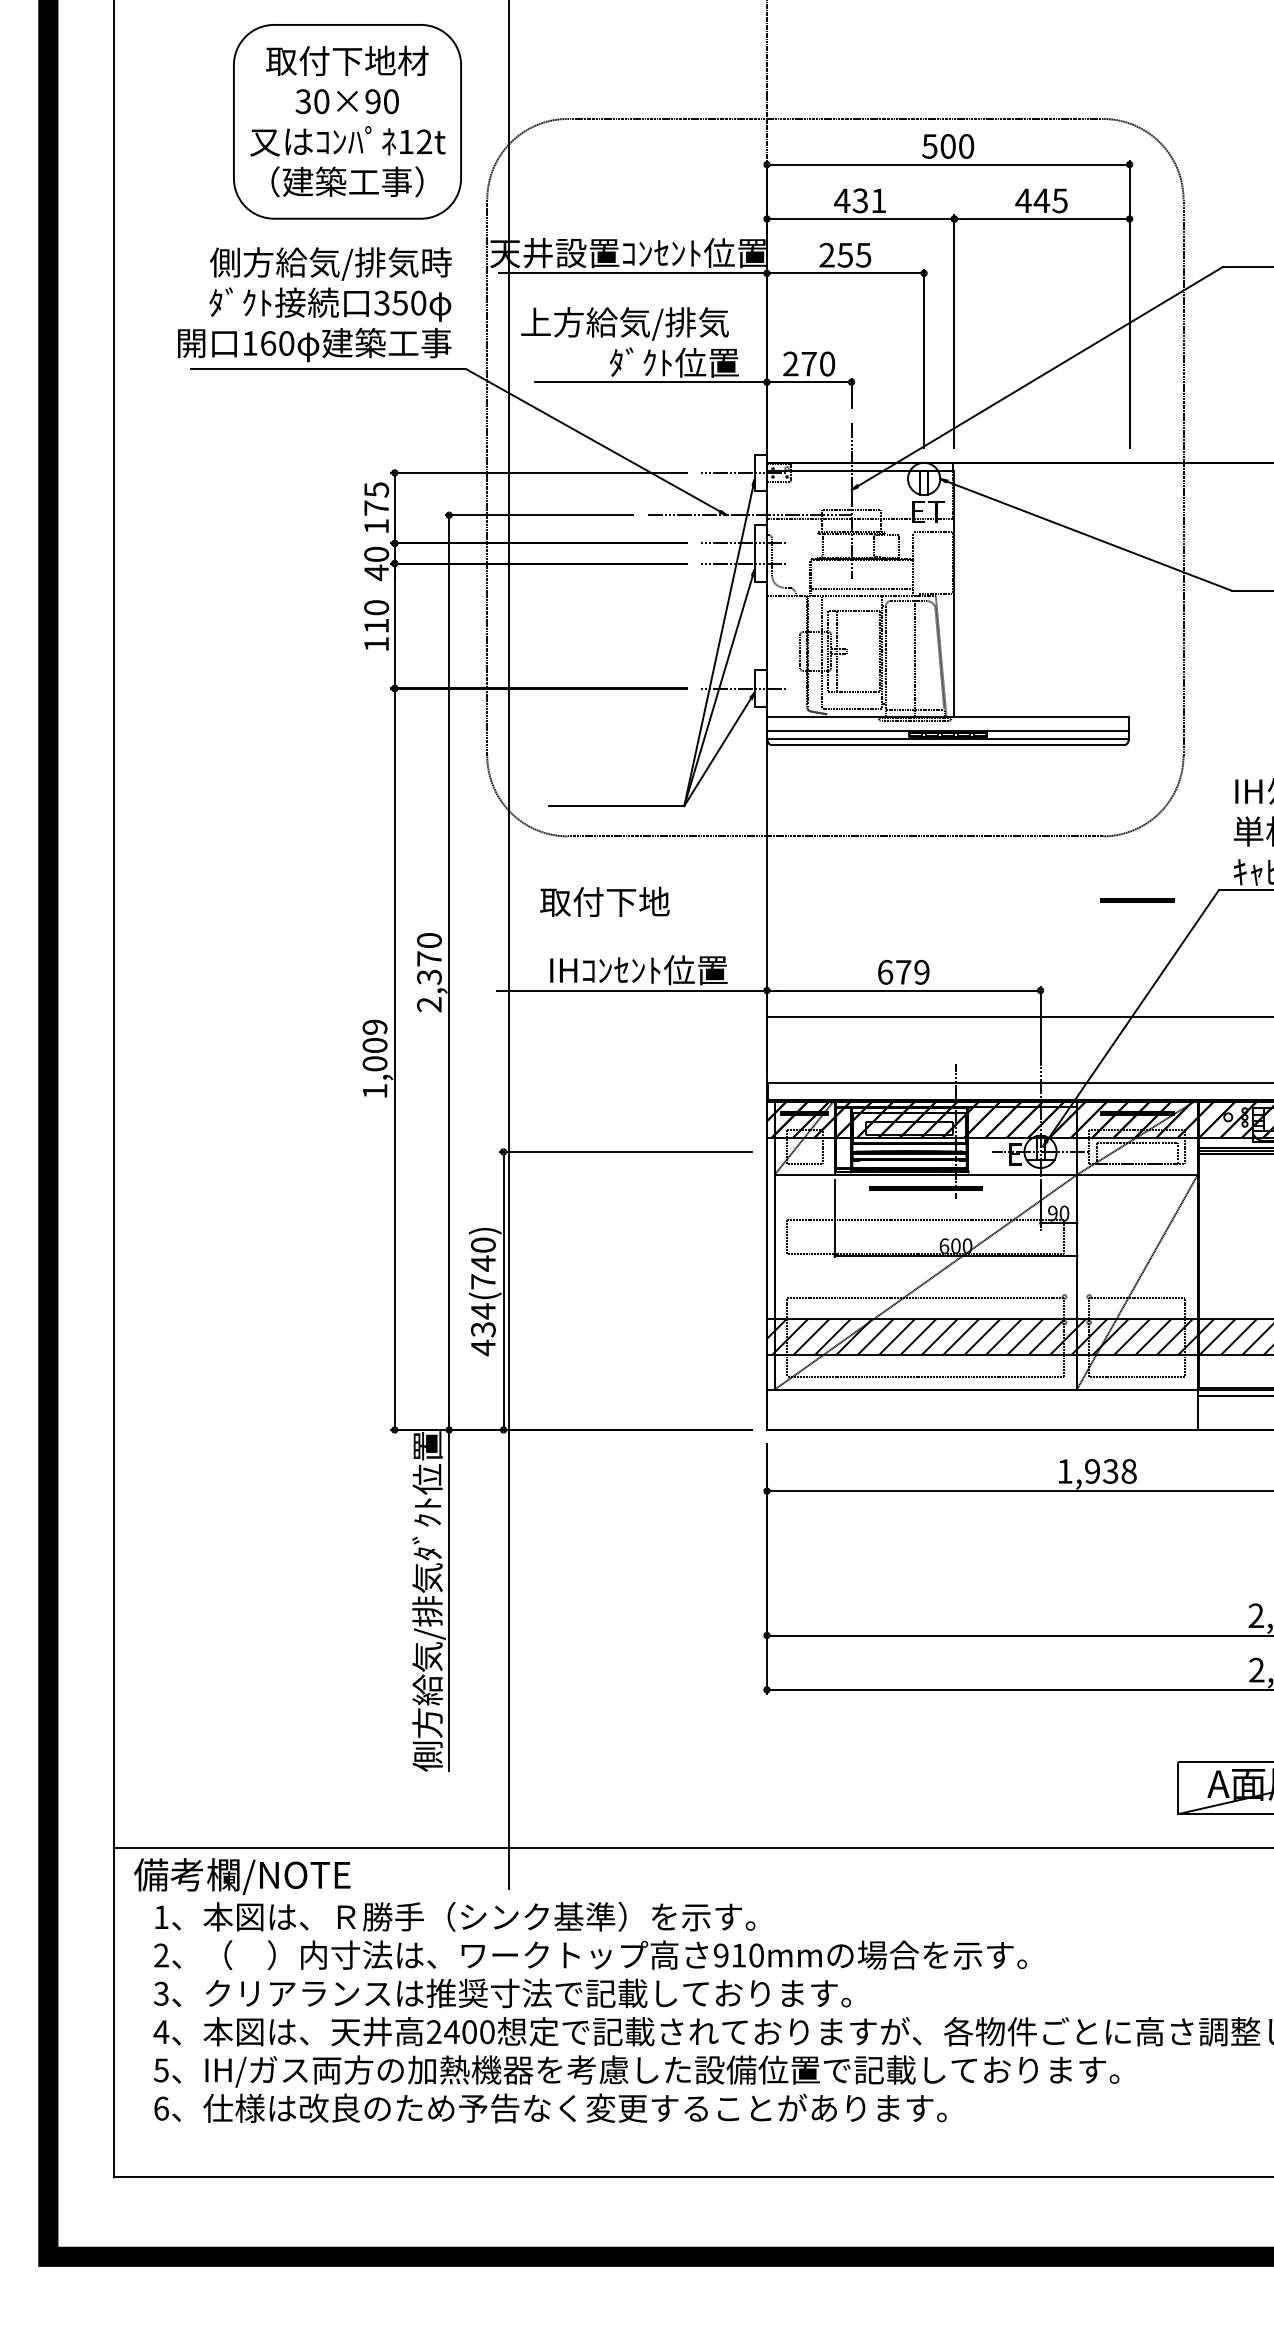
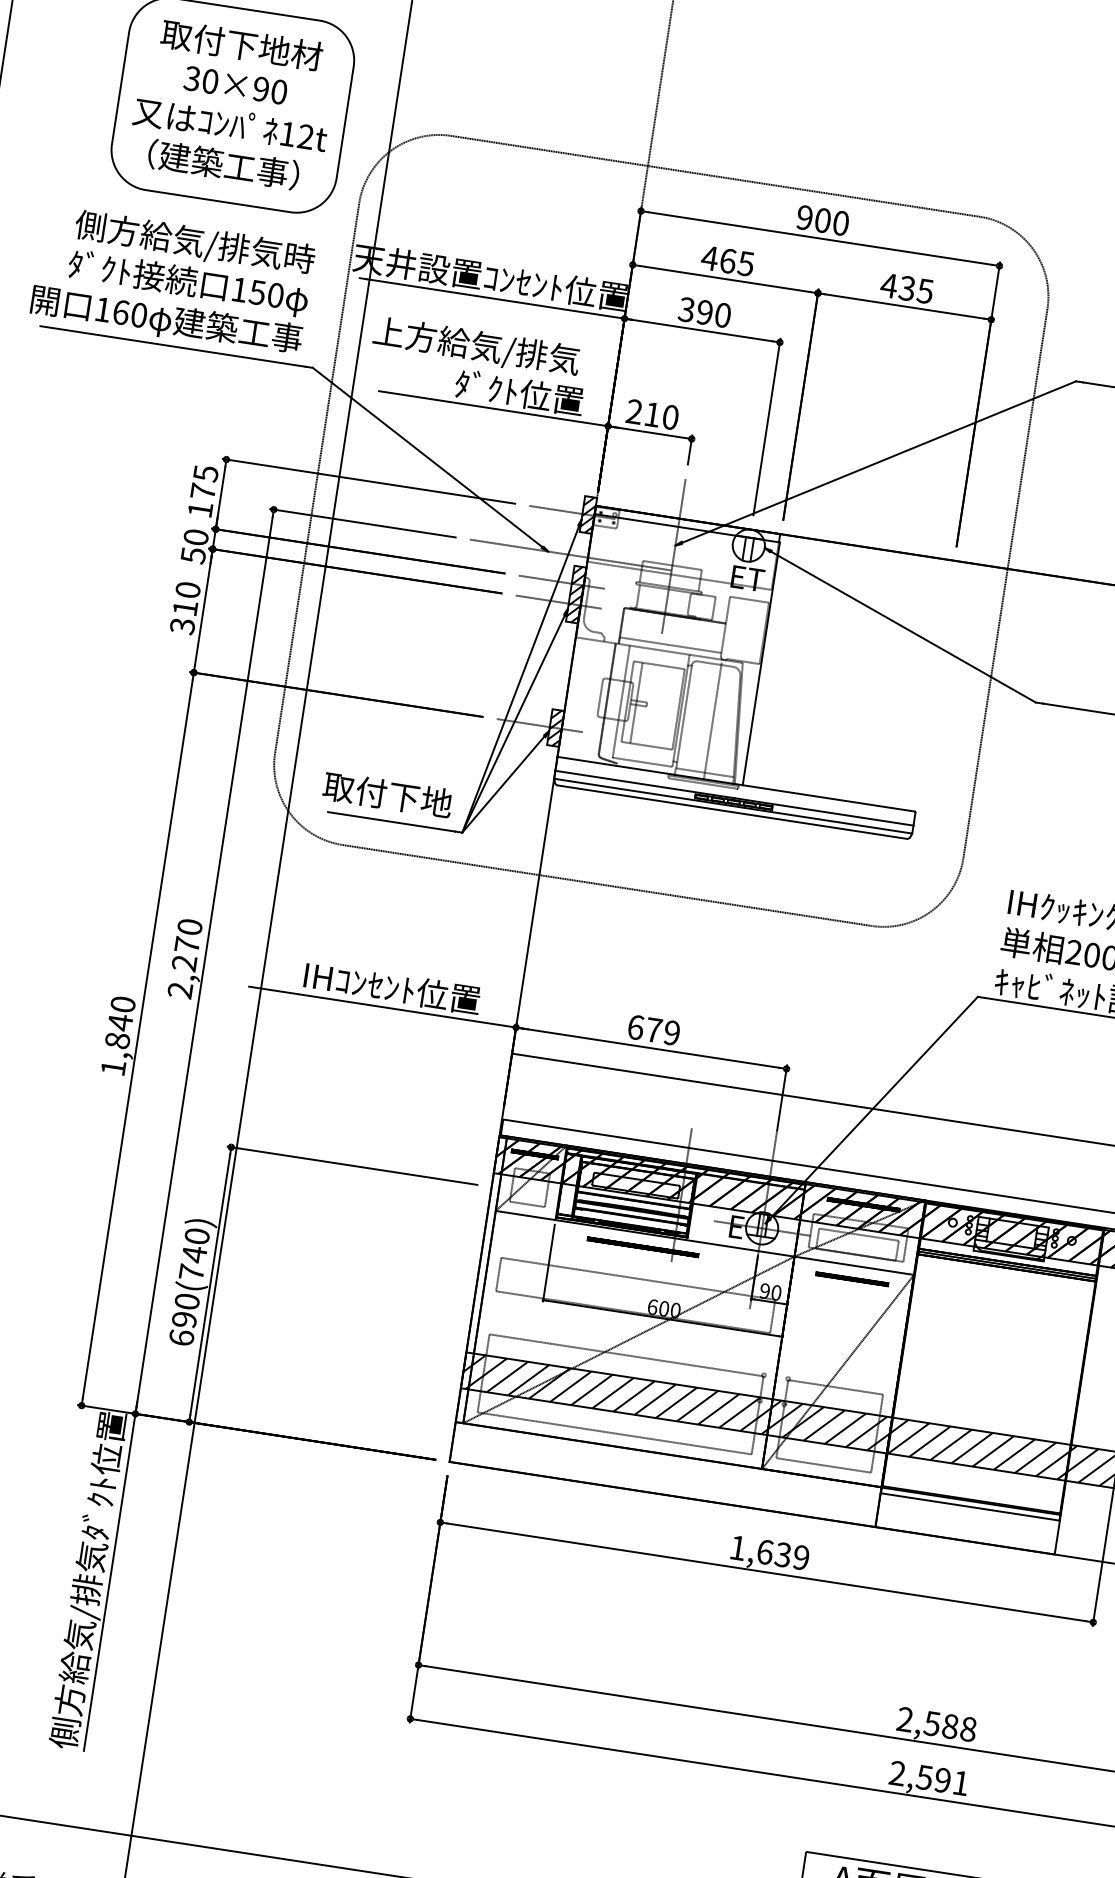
text: (929, 146) -> (804, 217), 500 -> 900
text: (869, 200) -> (736, 262), 431 -> 465
text: (1041, 200) -> (906, 288), 445 -> 435
text: (845, 254) -> (705, 311), 255 -> 390
text: (381, 302) -> (239, 289), 350 -> 150
text: (808, 364) -> (651, 414), 270 -> 210
hatch: (760, 472) -> (588, 514), added
hatch: (760, 553) -> (575, 594), added
text: (376, 572) -> (193, 555), 40 -> 50
text: (376, 644) -> (182, 626), 110 -> 310
hatch: (760, 688) -> (555, 728), added
line: (1137, 900) -> (852, 1279), moved
text: (604, 901) -> (387, 794), moved
text: (429, 977) -> (184, 963), 2,370 -> 2,270
text: (374, 1045) -> (119, 1022), 1,009 -> 1,840
text: (483, 1329) -> (184, 1319), 434(740) -> 690(740)
text: (1110, 1471) -> (782, 1554), 1,938 -> 1,639

